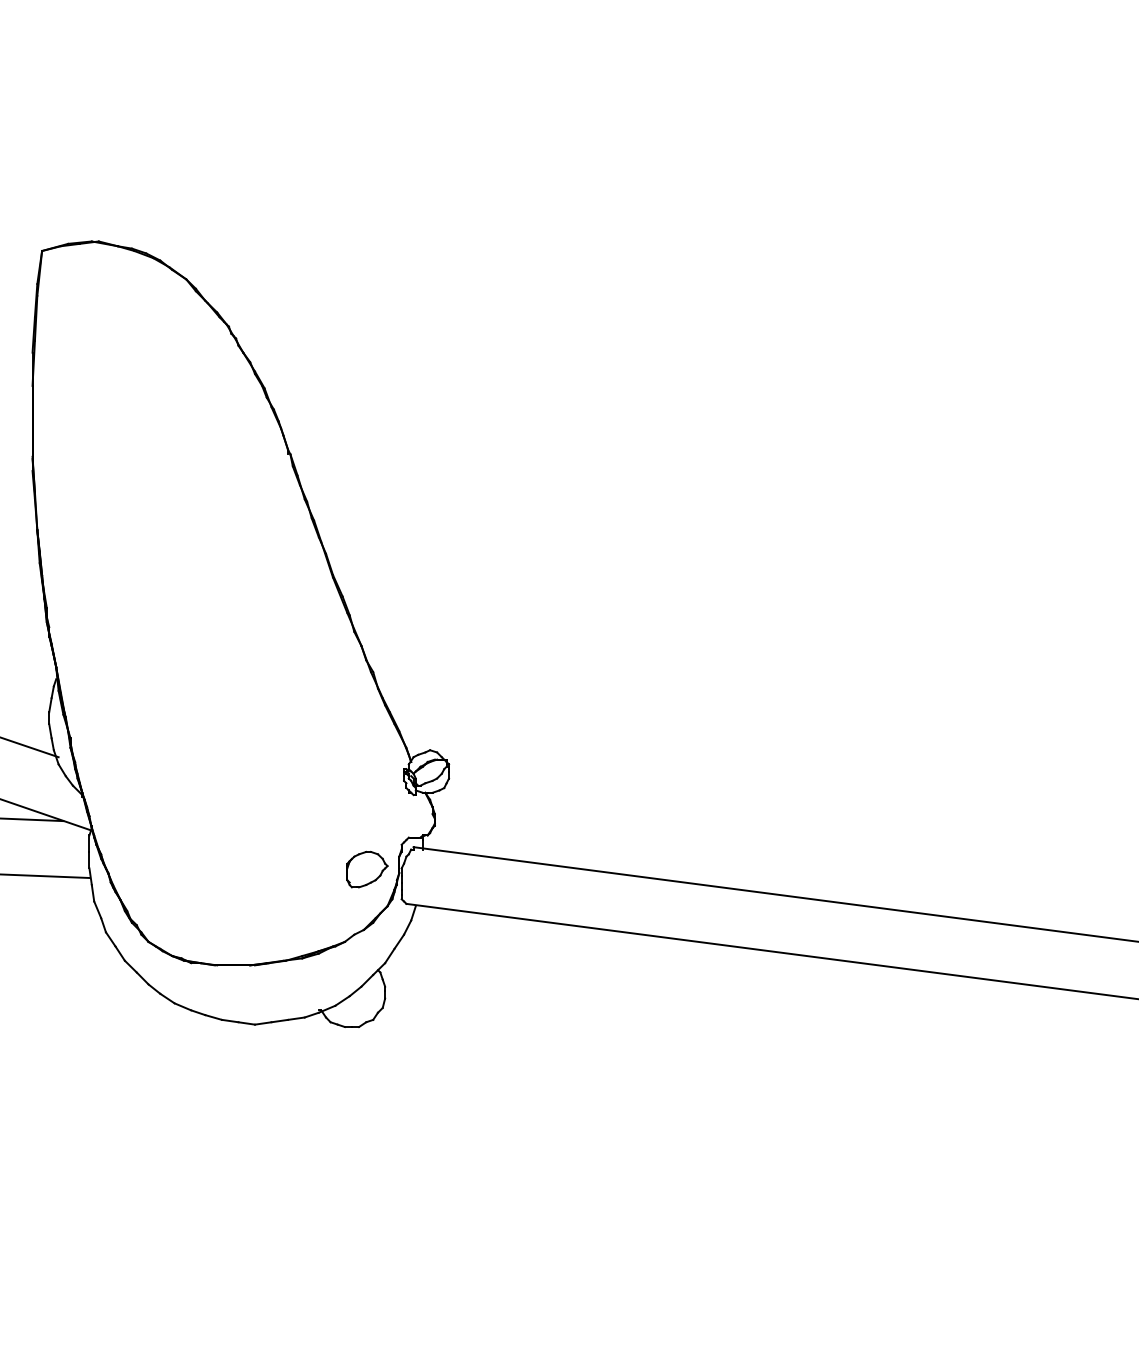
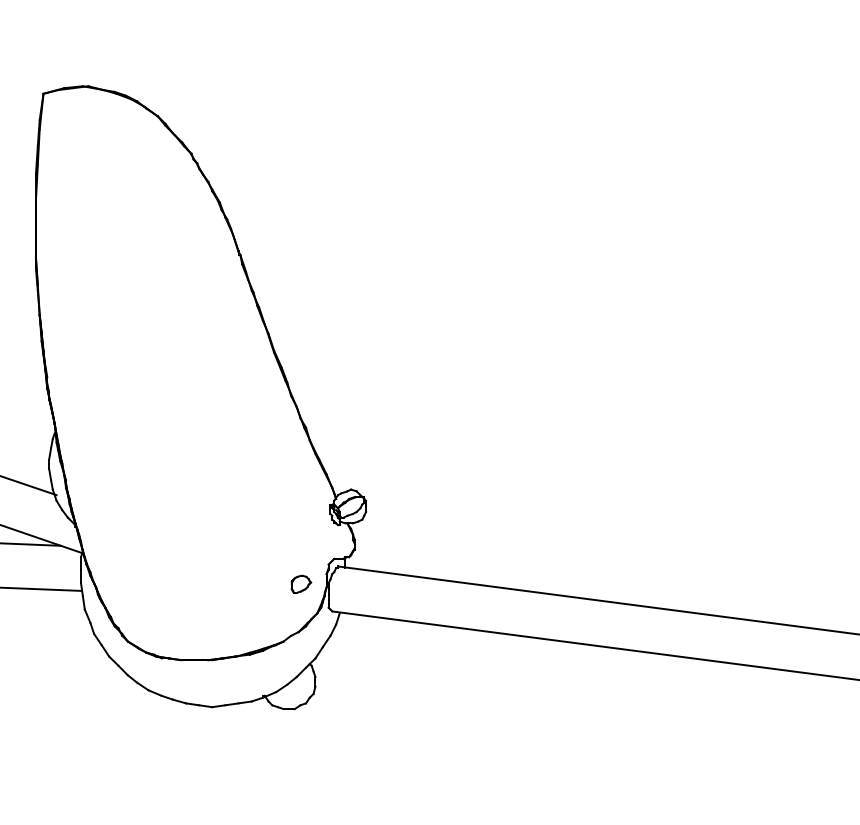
part: (367, 869) -> (301, 584), size x0.6

